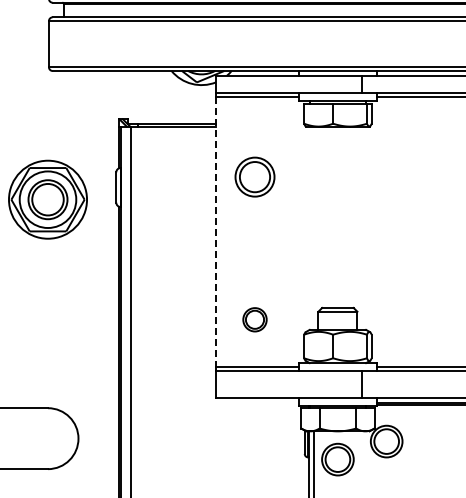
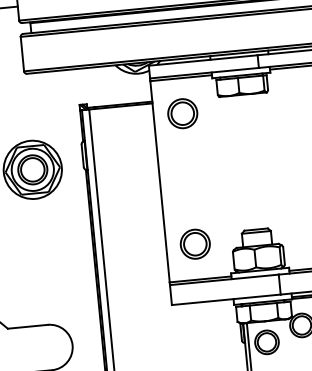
part: (254, 176) -> (182, 113), moved
line: (216, 232) -> (160, 182), dashed -> solid
part: (254, 319) -> (194, 244), size x1.67

